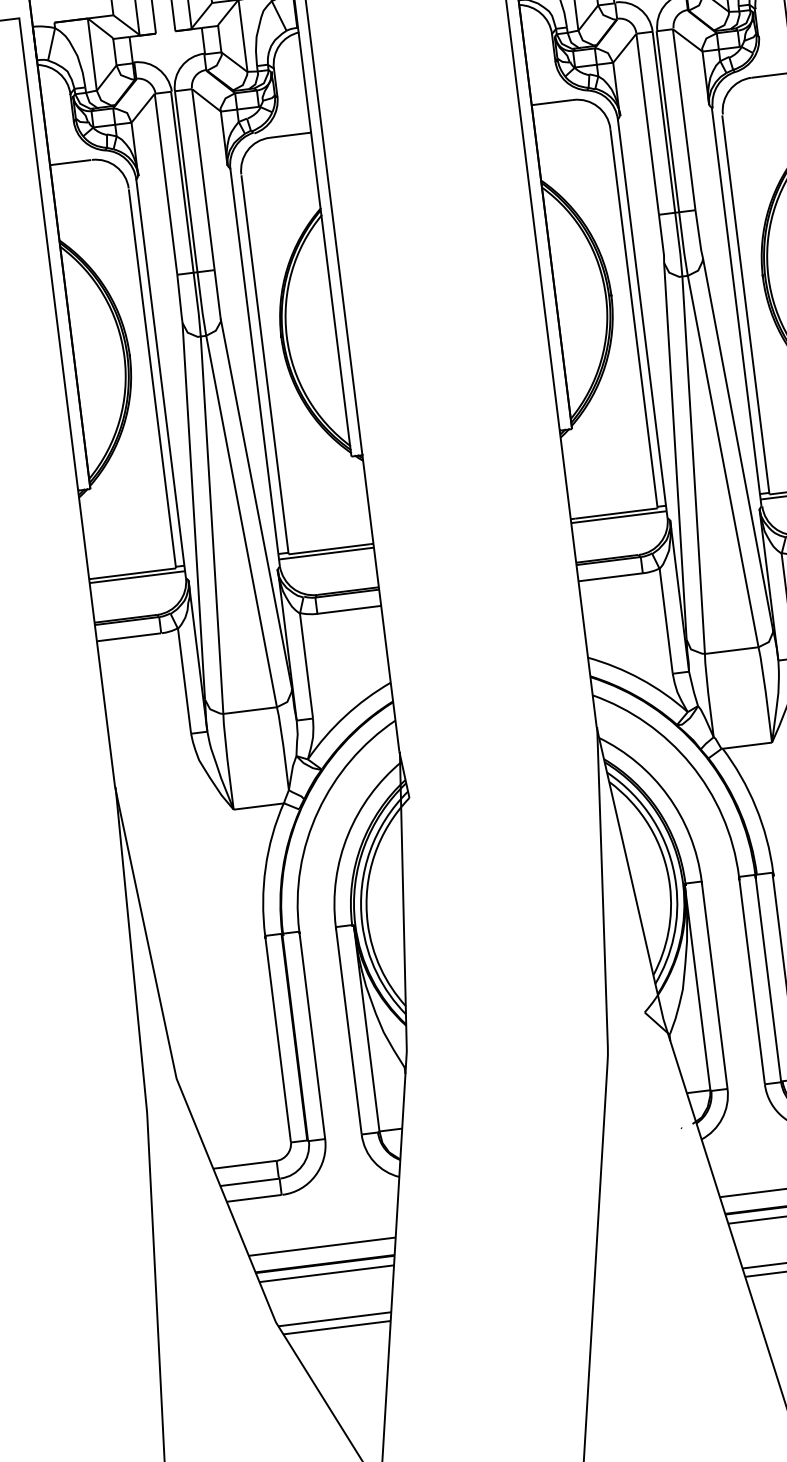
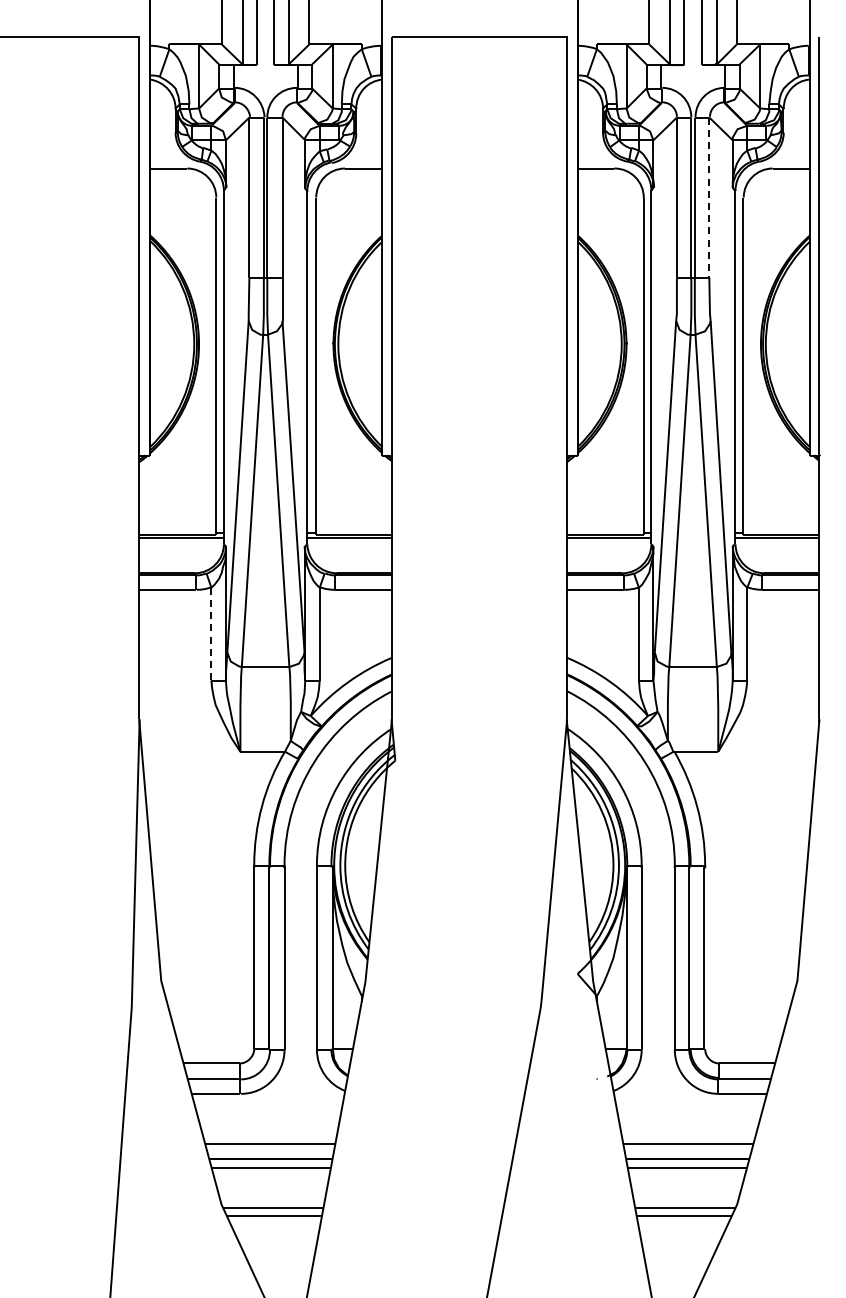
line: (684, 120) -> (709, 198), solid -> dashed
line: (184, 682) -> (211, 635), solid -> dashed

